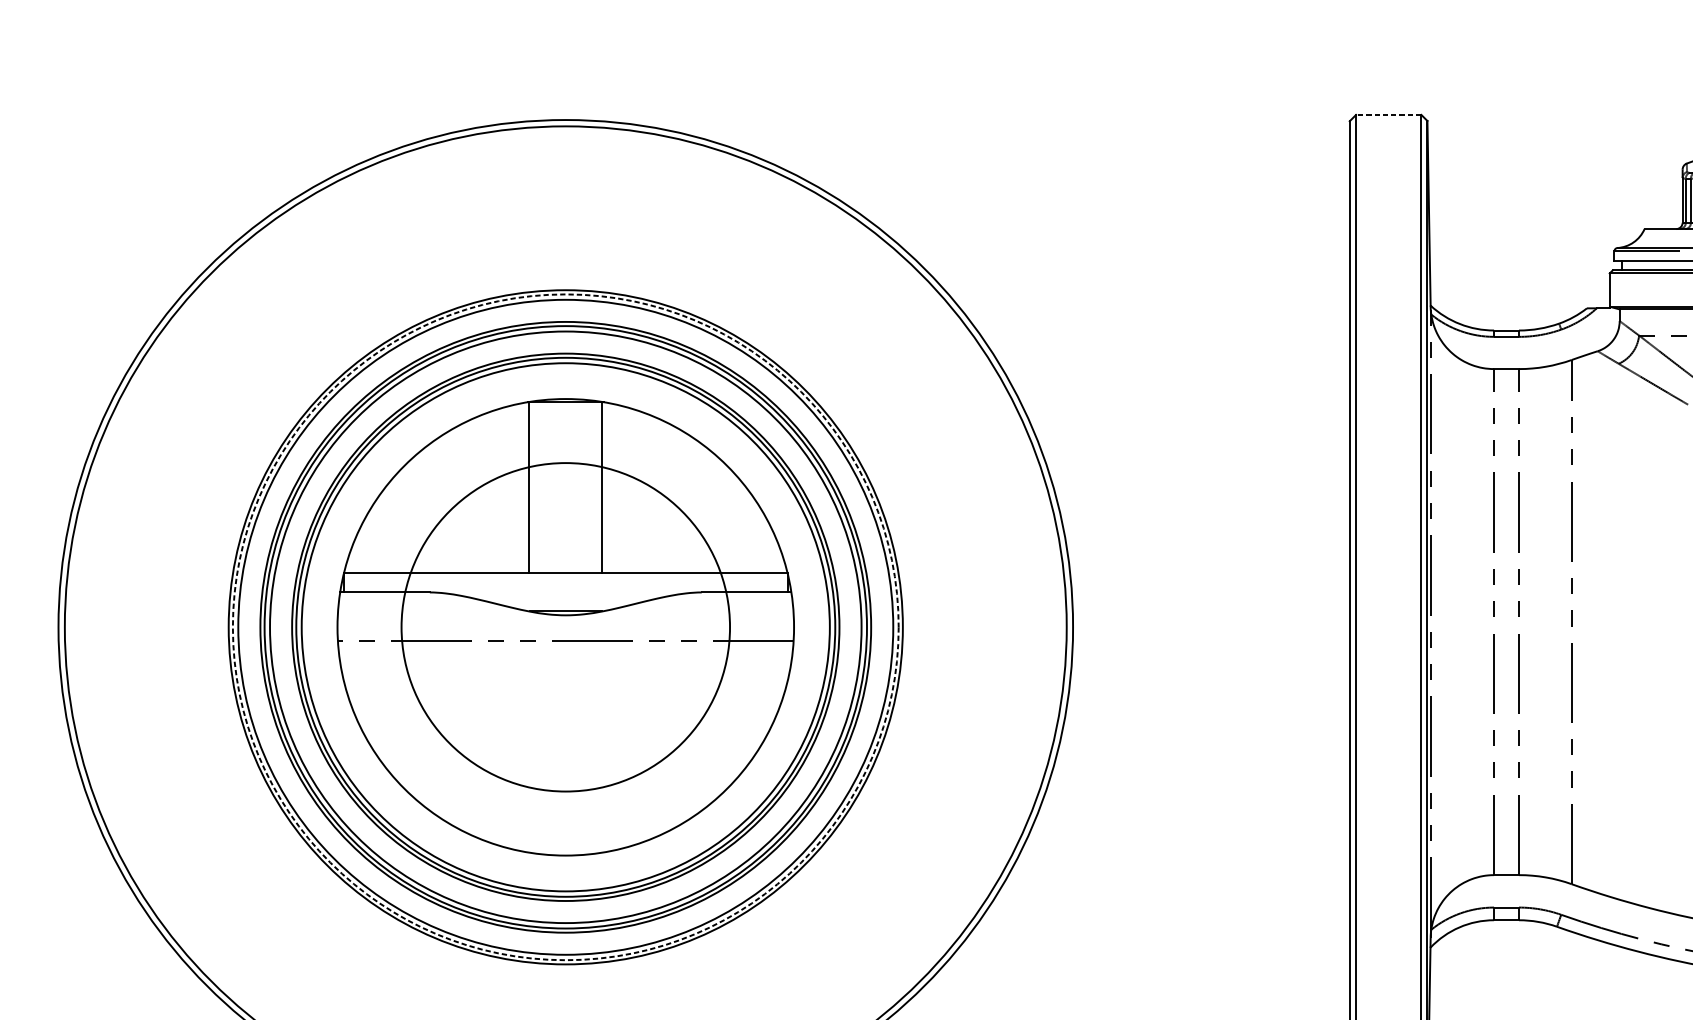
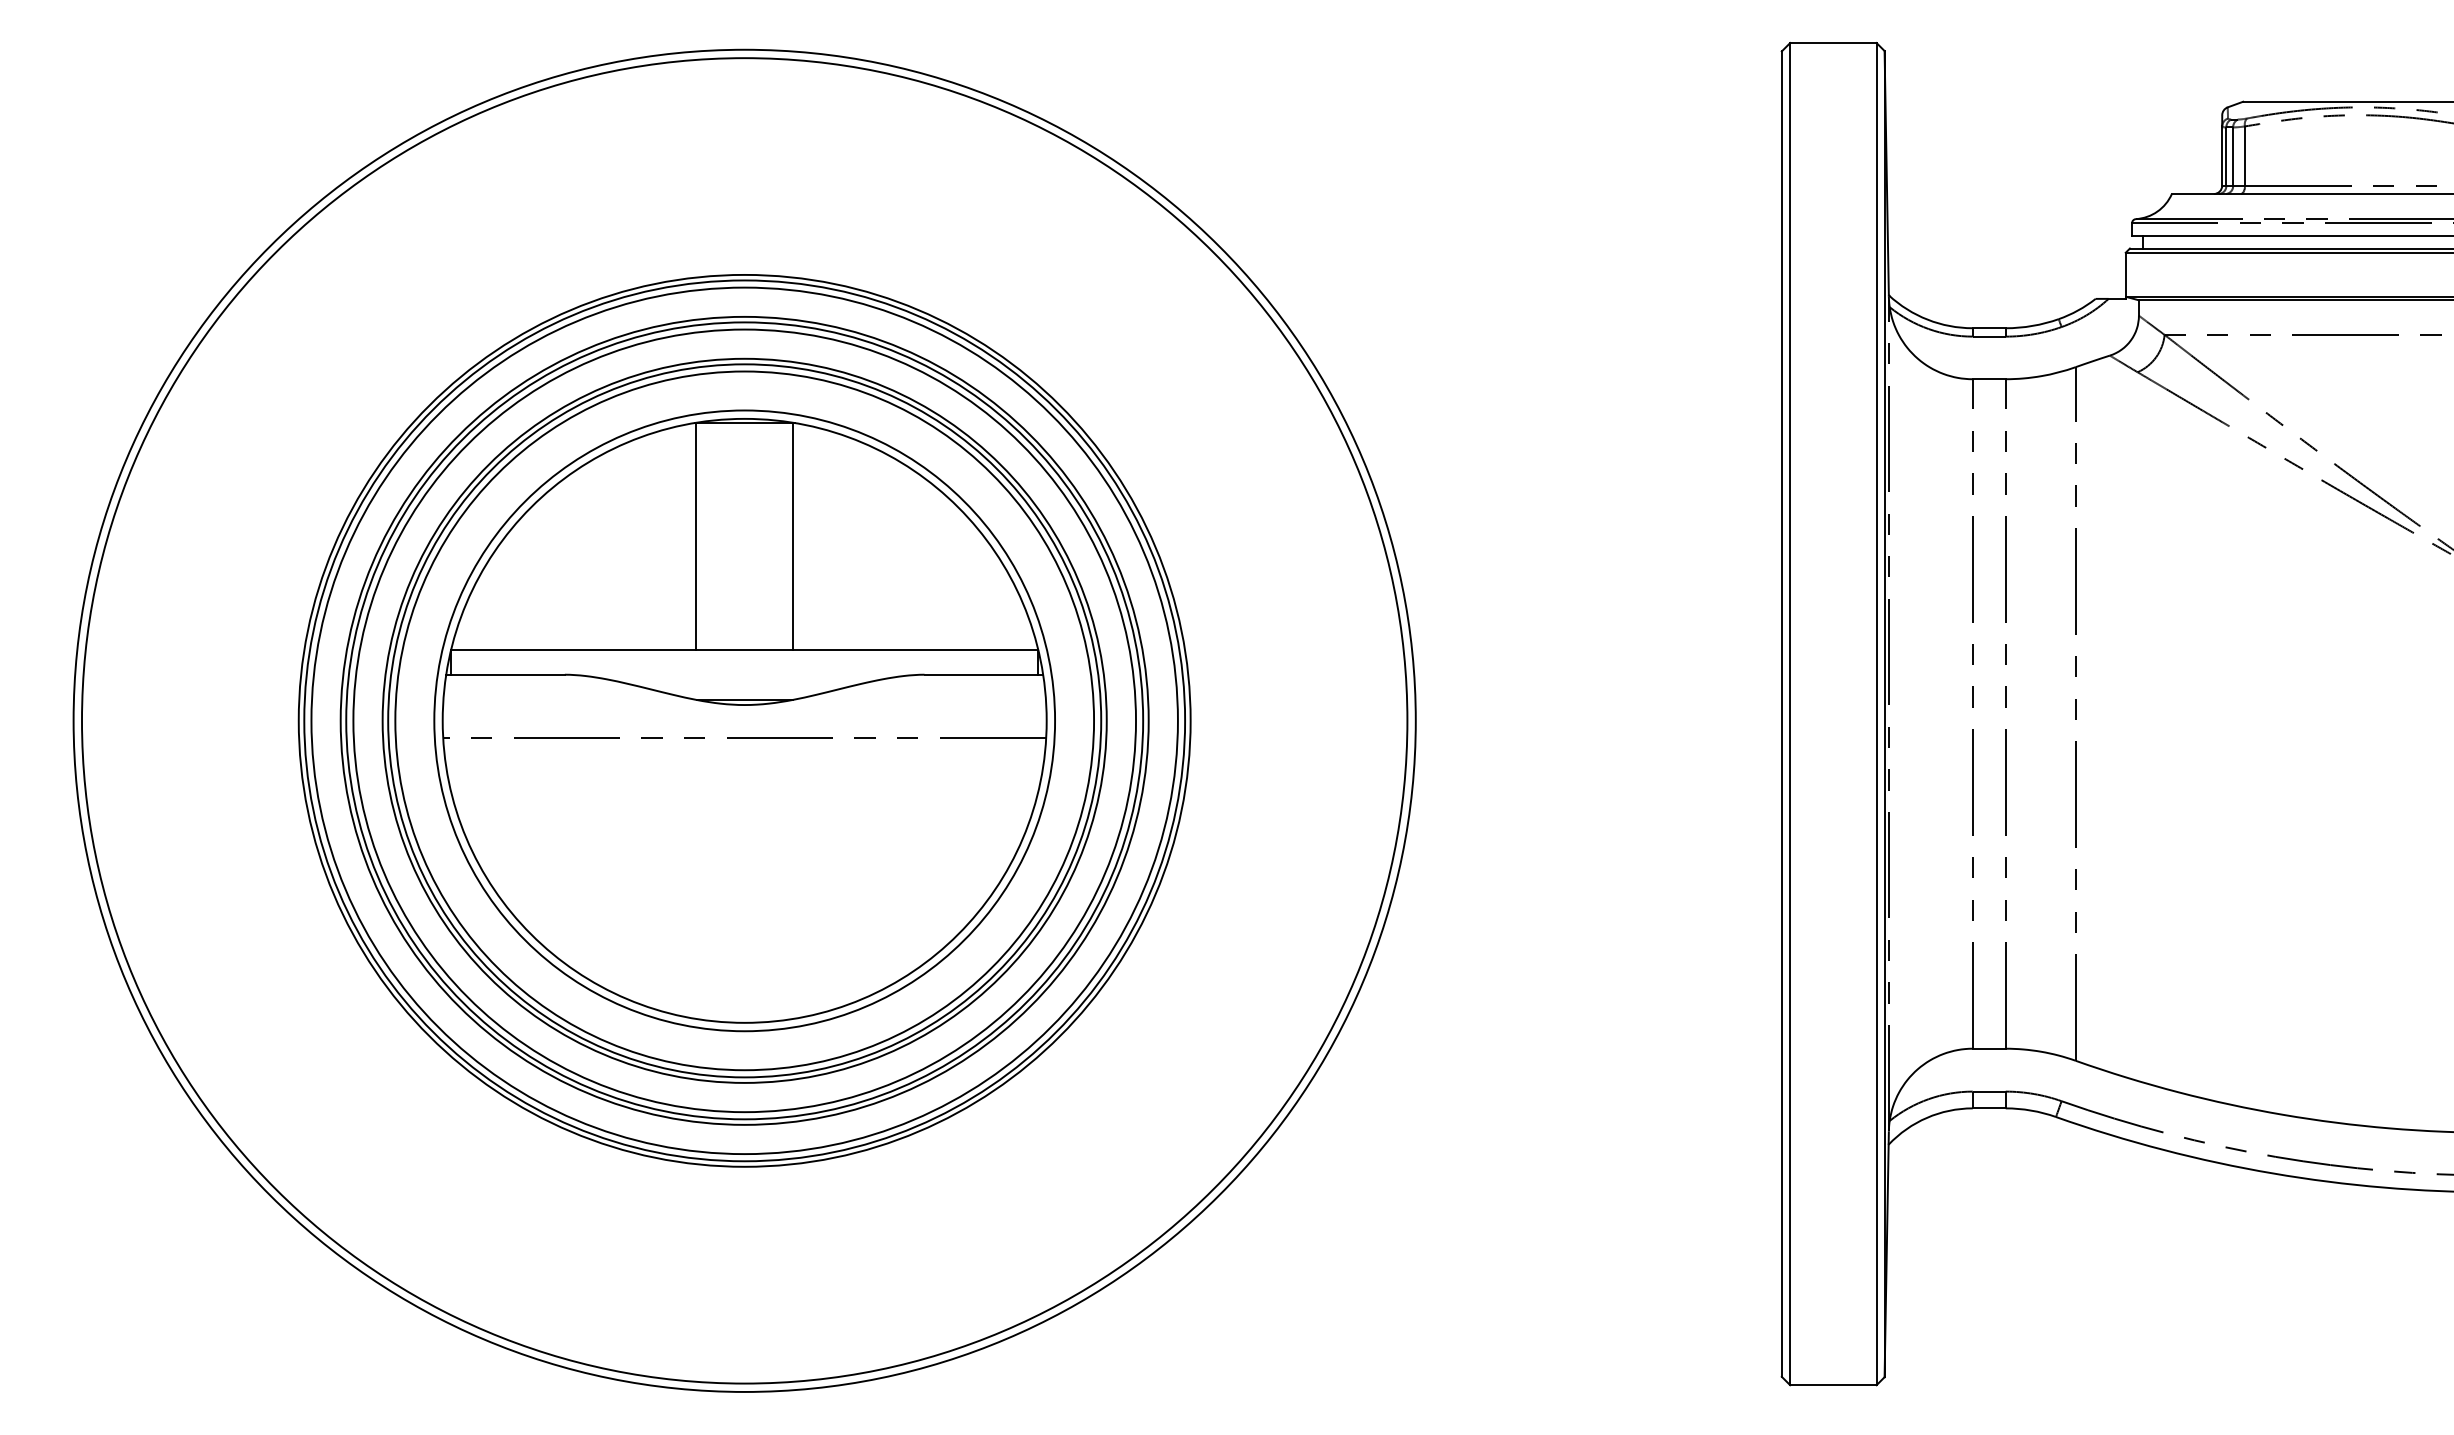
line: (1388, 115) -> (1832, 43), dashed -> solid
circle: (565, 627) -> (744, 720), dashed -> solid
circle: (565, 627) -> (744, 720), size x1.43

